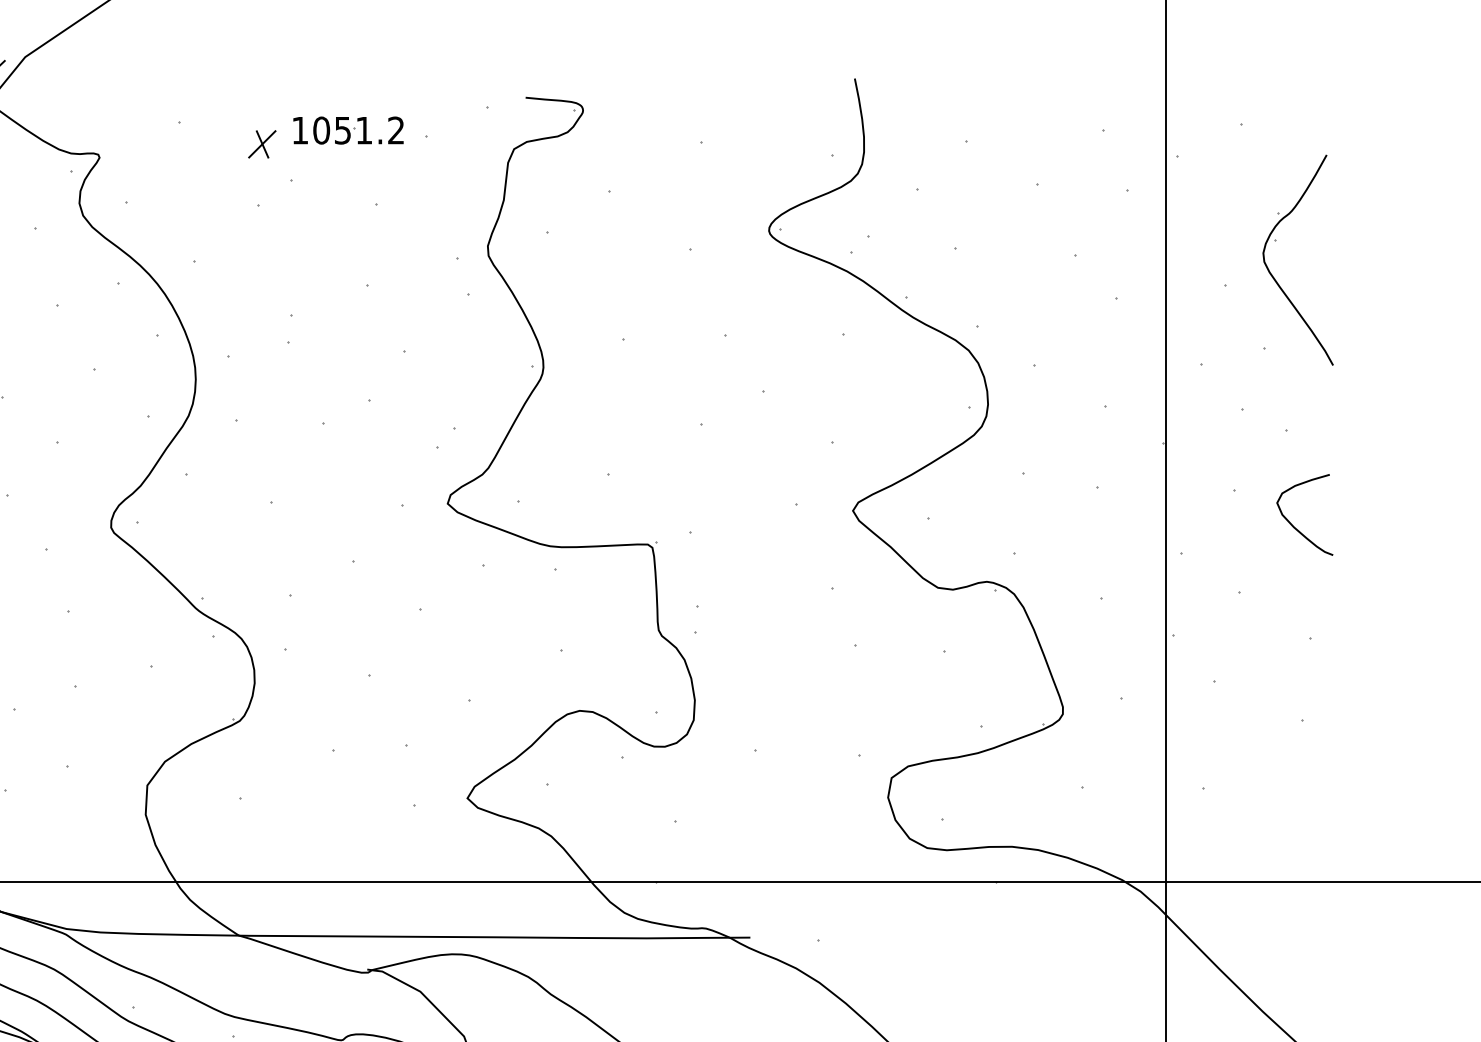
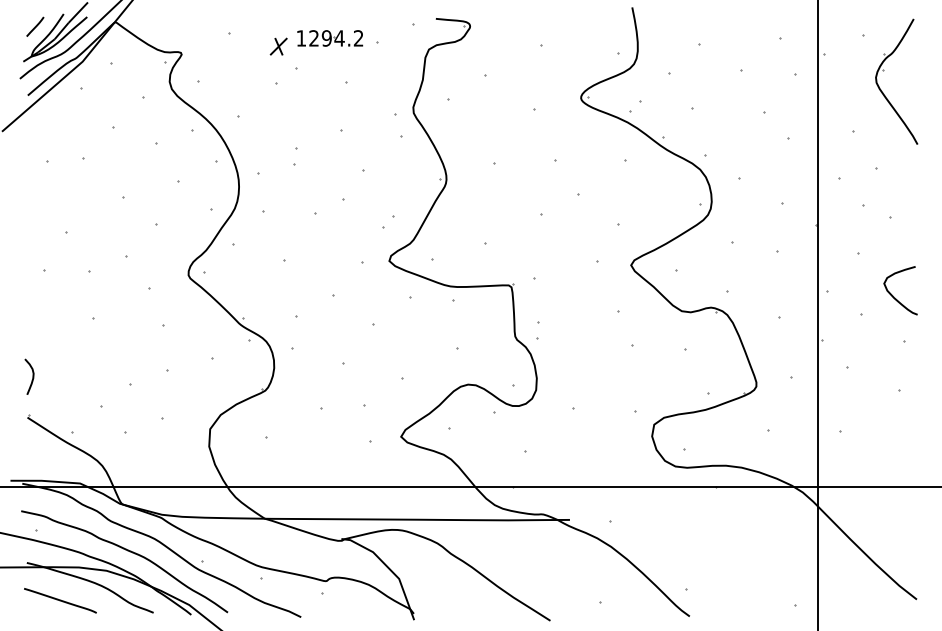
text: (342, 130) -> (326, 38), 1051.2 -> 1294.2
part: (1277, 241) -> (884, 70), moved
curve: (1294, 524) -> (894, 296), moved

